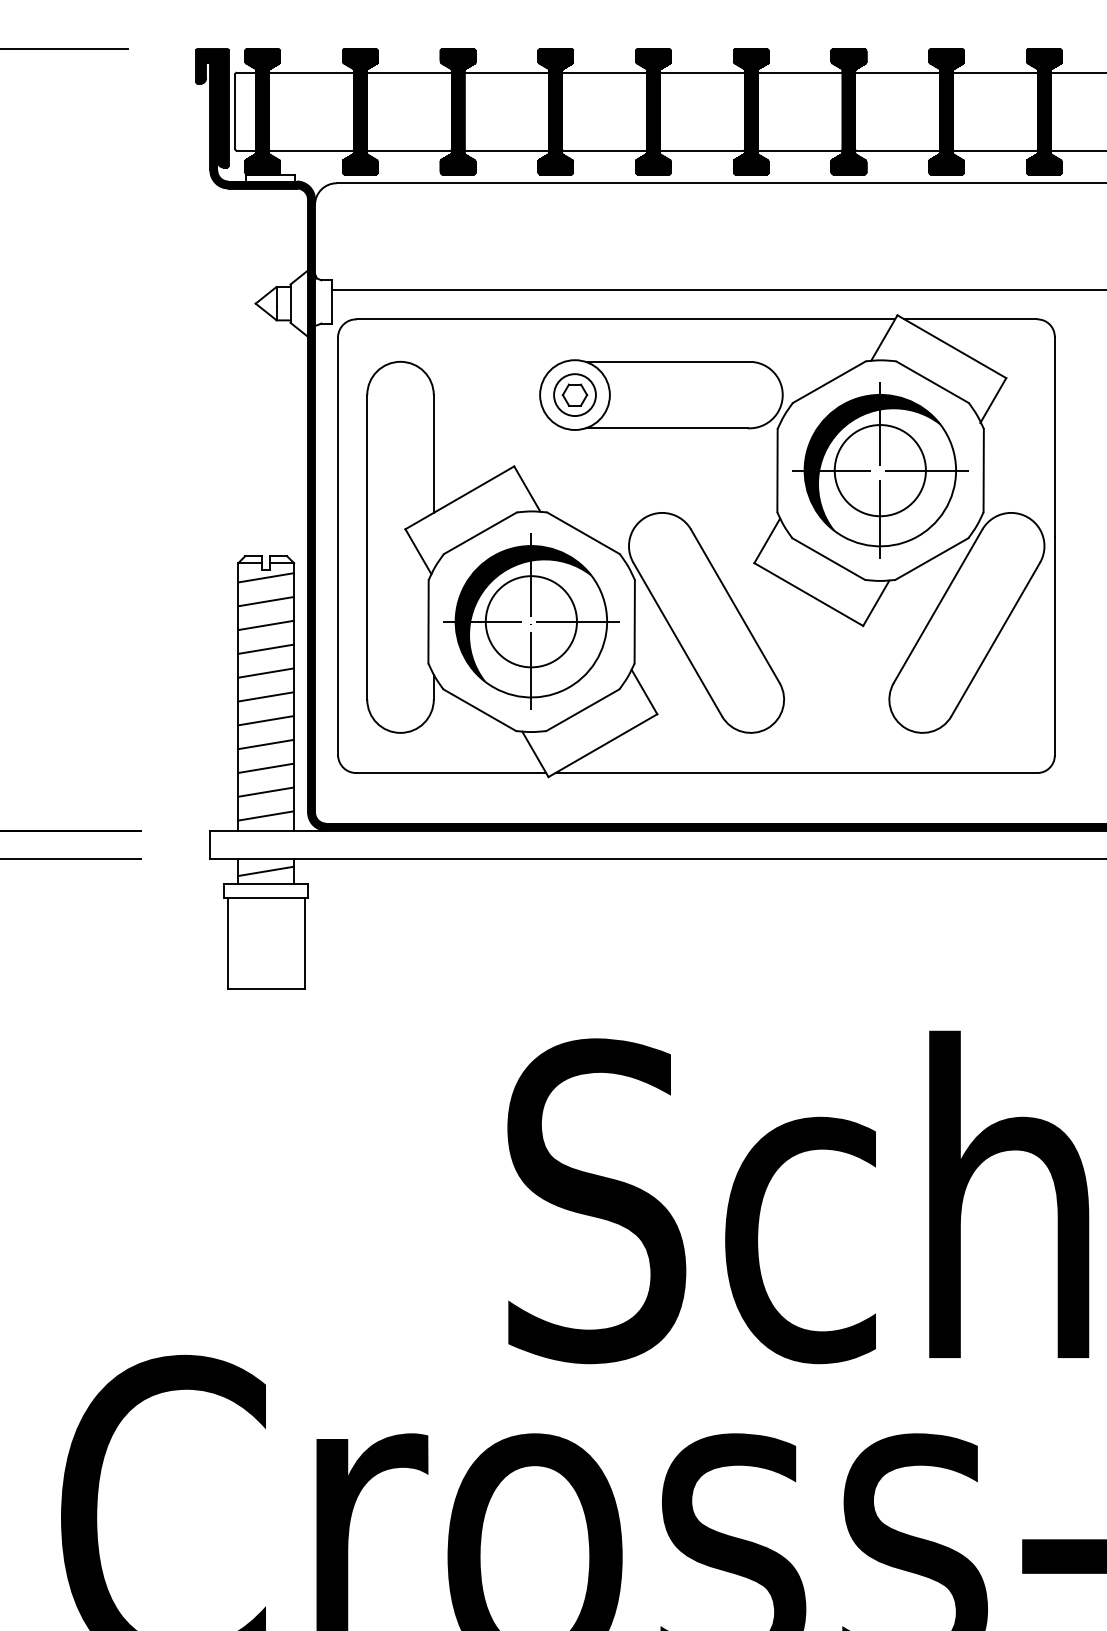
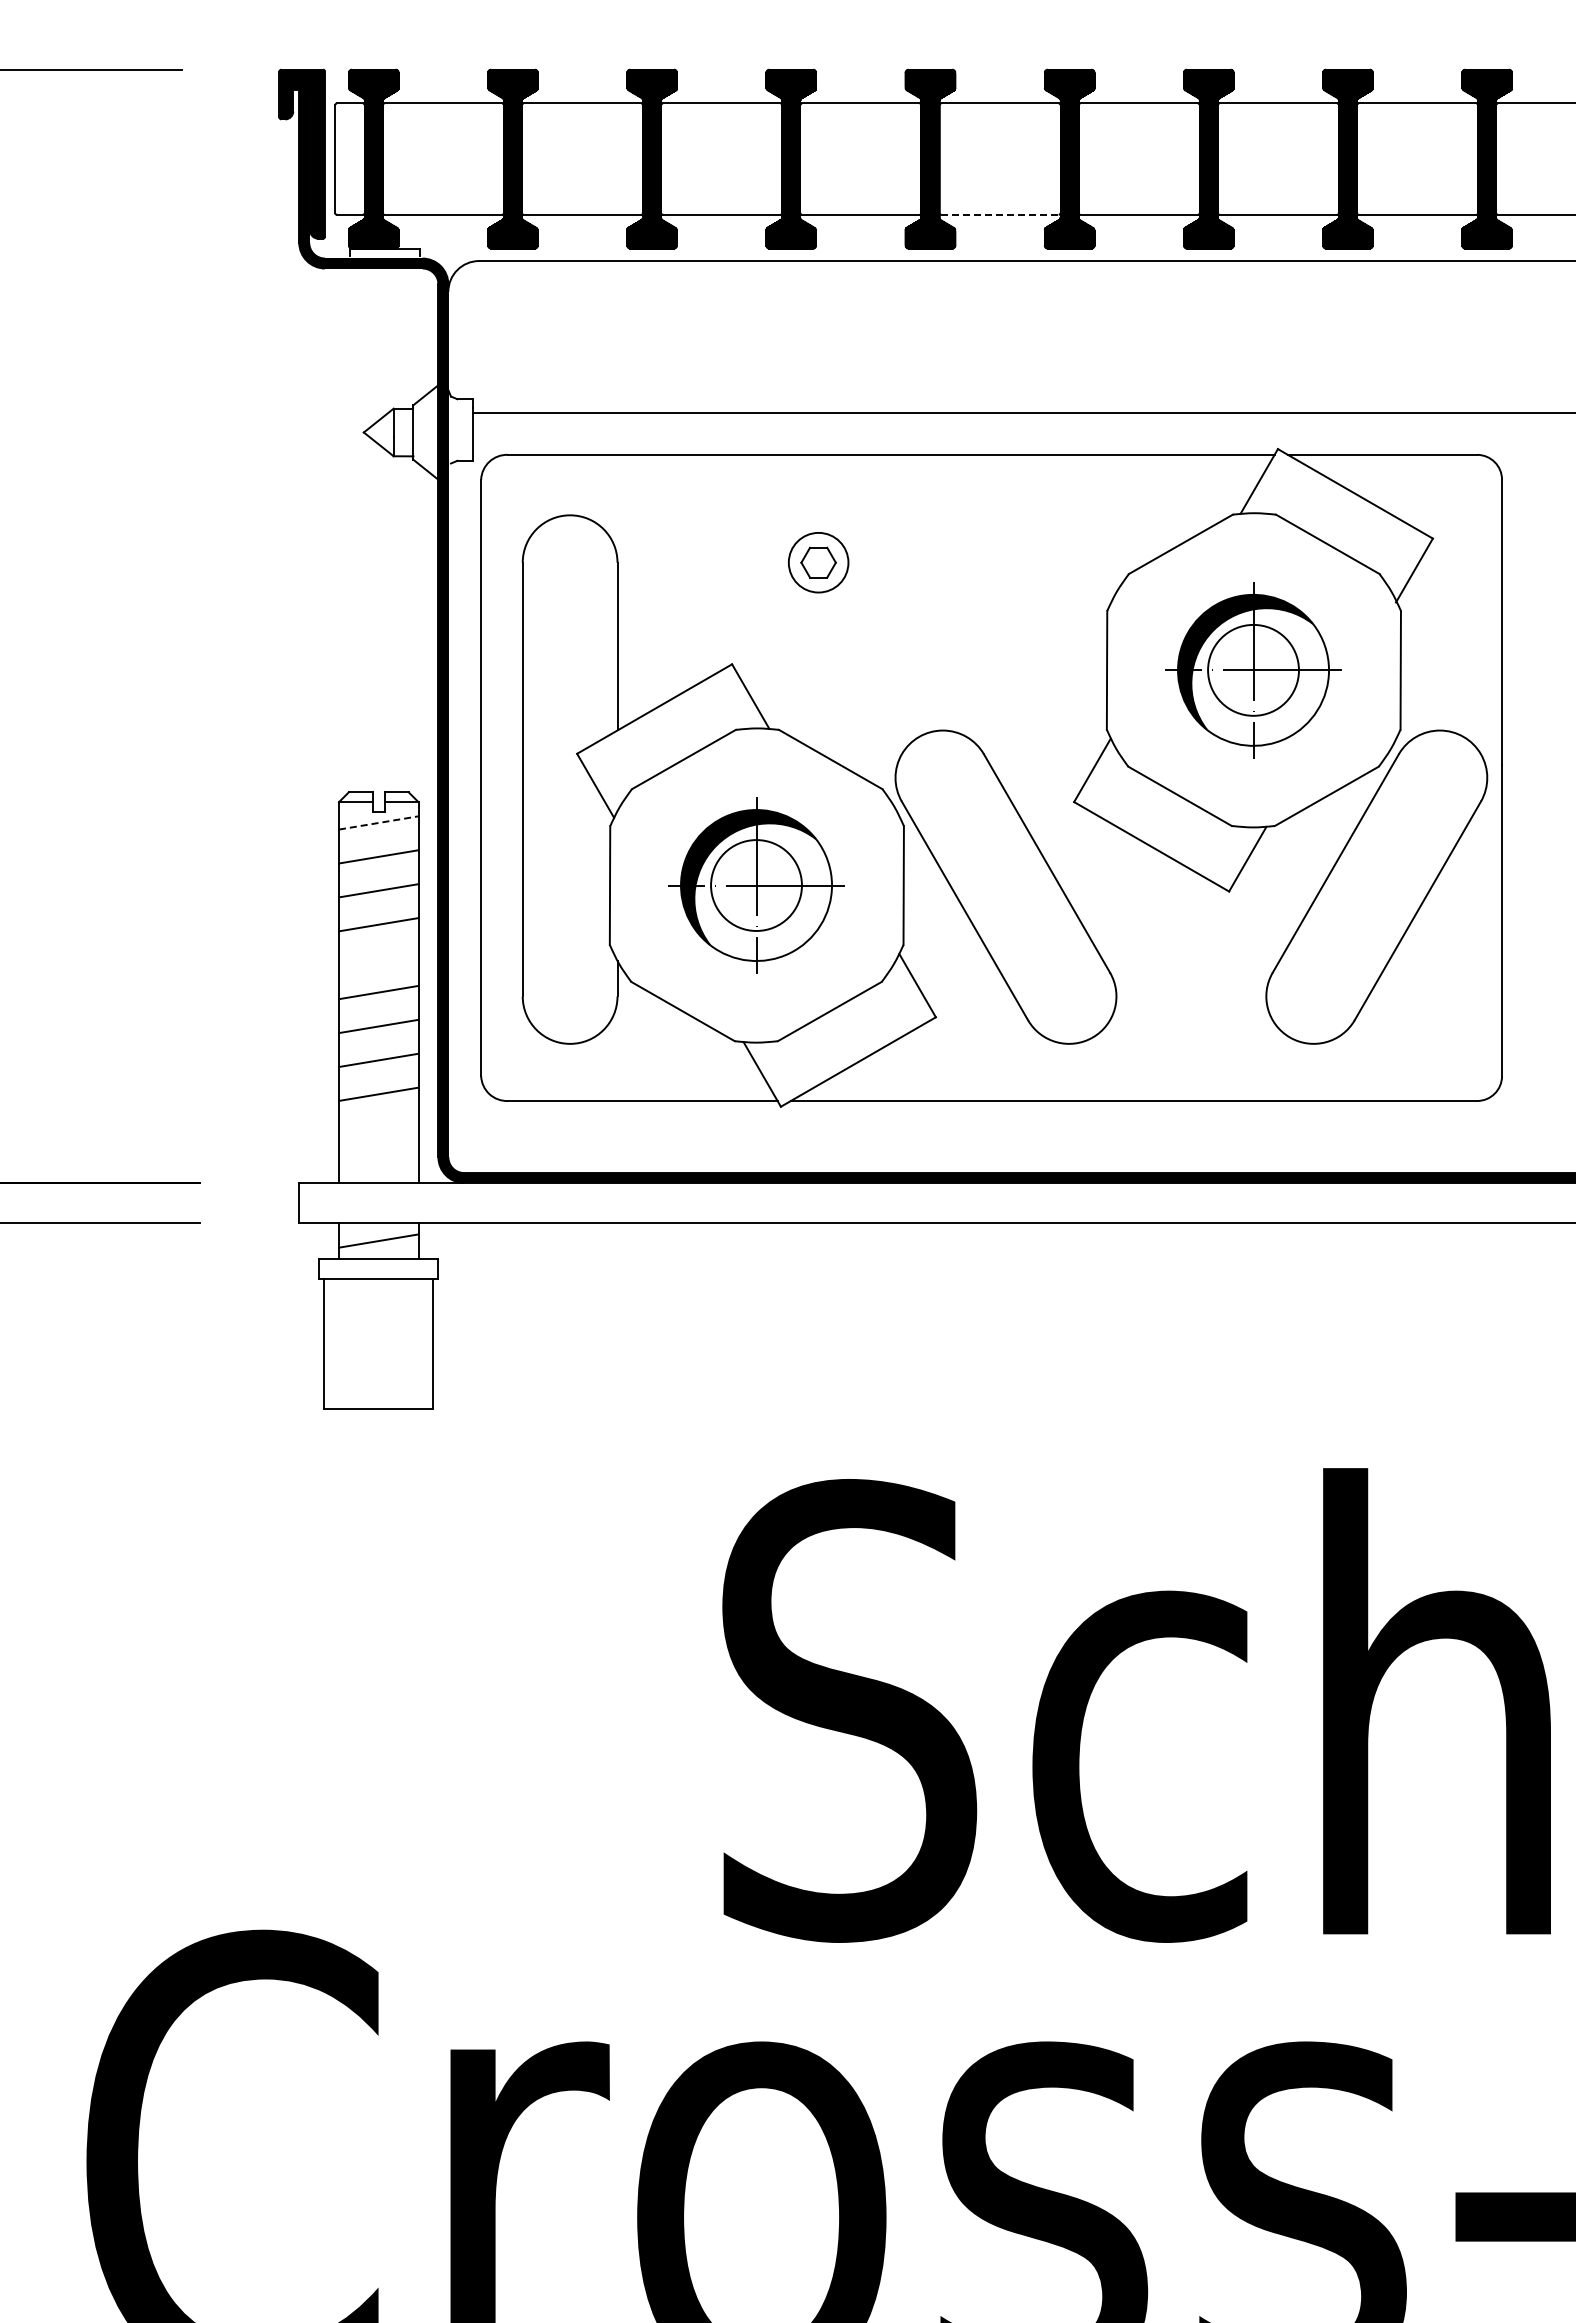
line: (702, 150) -> (1000, 214), solid -> dashed
part: (661, 394) -> (941, 562), removed
part: (880, 470) -> (1253, 670), size x0.7
line: (266, 577) -> (379, 822), solid -> dashed
part: (531, 621) -> (756, 885), size x0.7
line: (265, 672) -> (378, 958), removed
line: (265, 791) -> (378, 1127), removed
line: (265, 815) -> (378, 1161), removed

